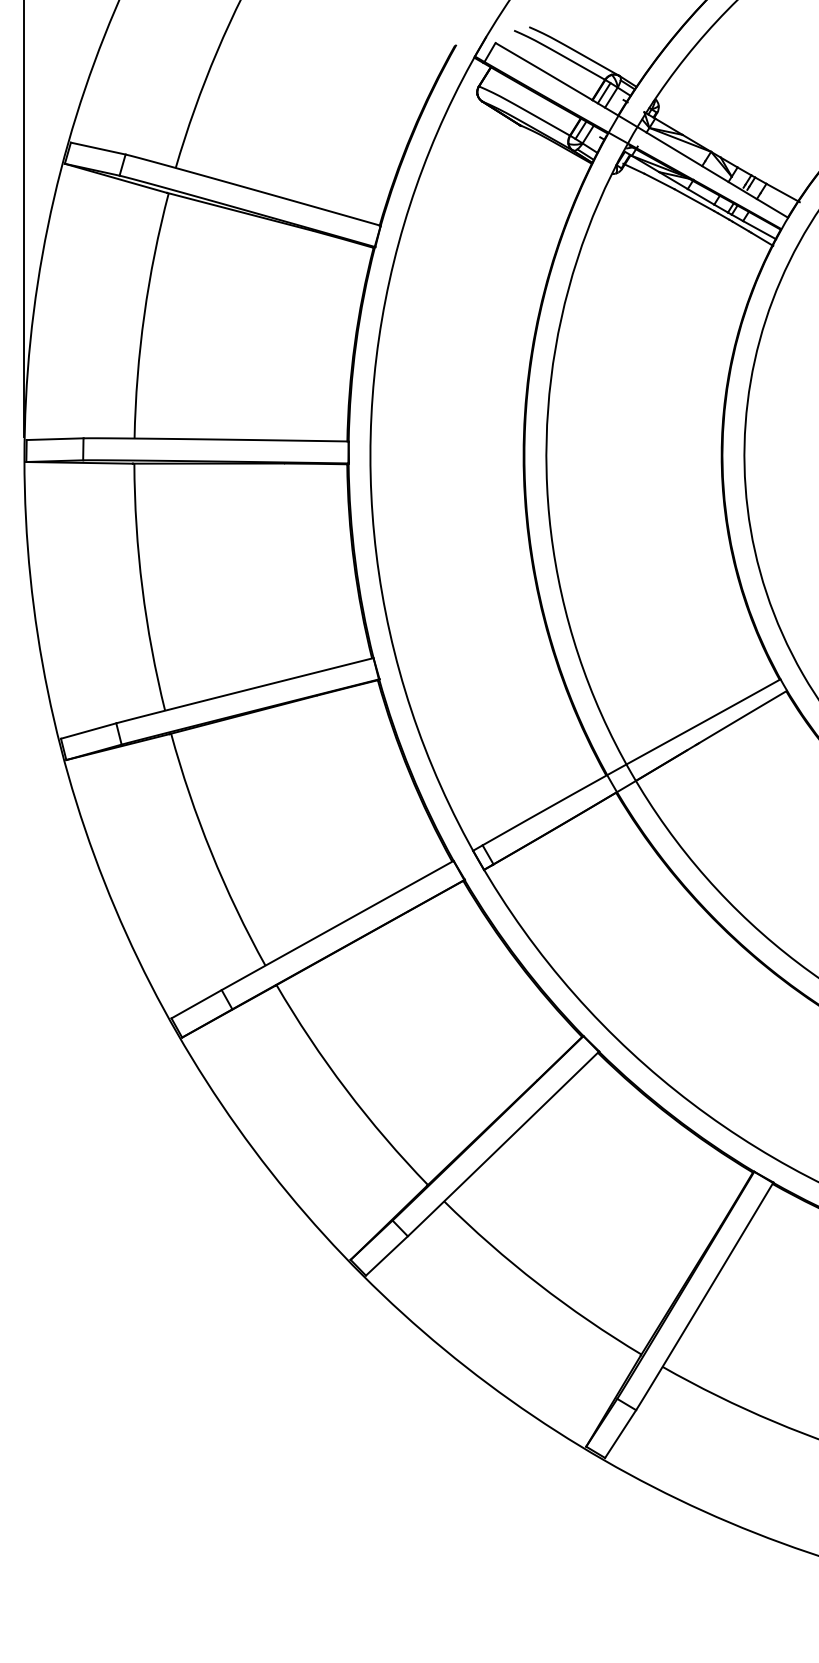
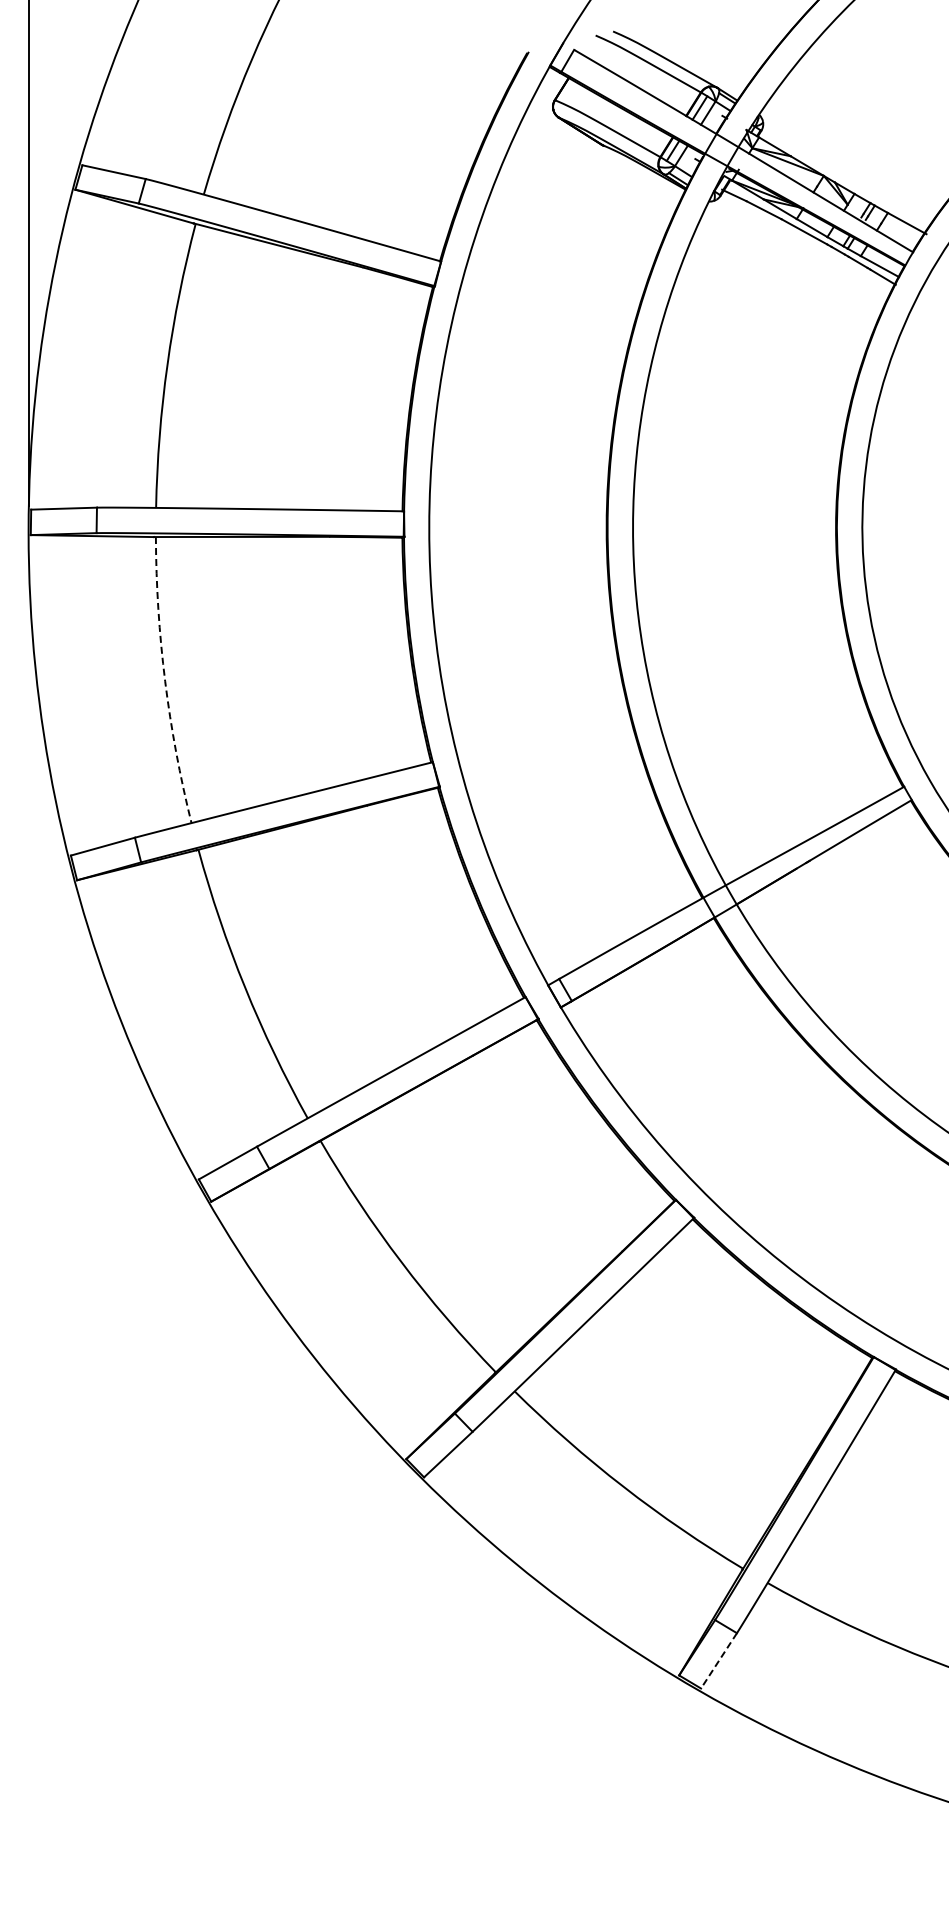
arc: (142, 588) -> (165, 681), solid -> dashed
line: (621, 1433) -> (719, 1660), solid -> dashed

